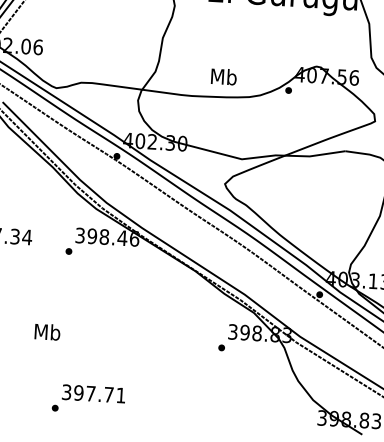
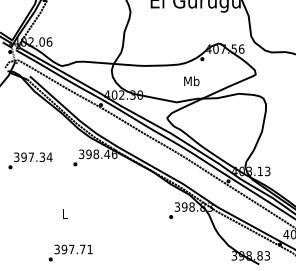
text: (223, 75) -> (191, 80), moved
text: (47, 331) -> (65, 213), Mb -> L
text: (88, 398) -> (70, 252), moved

